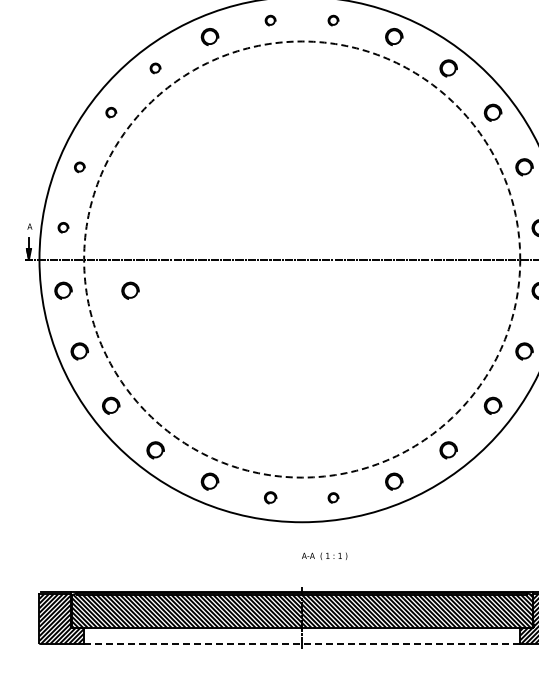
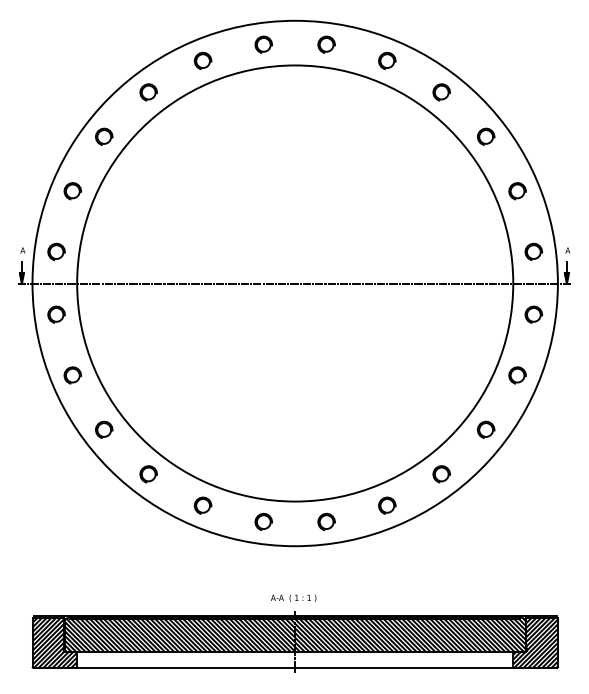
part: (270, 20) -> (263, 44), size x1.67
part: (333, 20) -> (326, 44), size x1.67
part: (155, 68) -> (148, 92), size x1.67
part: (111, 112) -> (104, 136), size x1.67
part: (79, 167) -> (72, 191), size x1.67
part: (63, 227) -> (56, 251), size x1.67
circle: (302, 259) -> (295, 283), dashed -> solid
part: (130, 290) -> (123, 314), removed
part: (270, 497) -> (263, 521), size x1.43
part: (333, 497) -> (326, 521), size x1.67
text: (324, 555) -> (293, 597), moved
line: (301, 643) -> (294, 667), dashed -> solid

